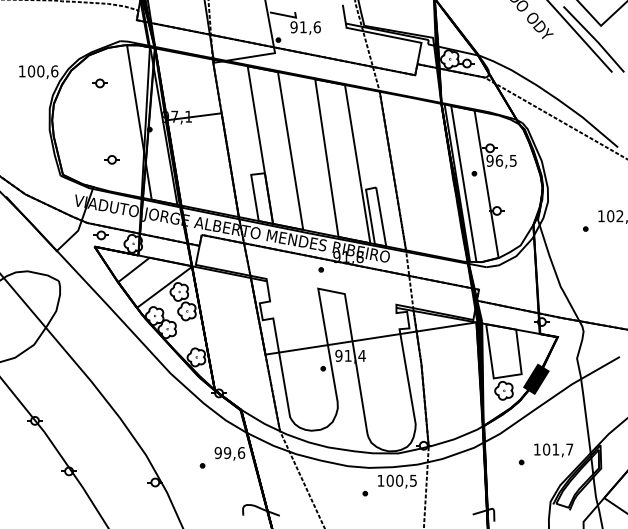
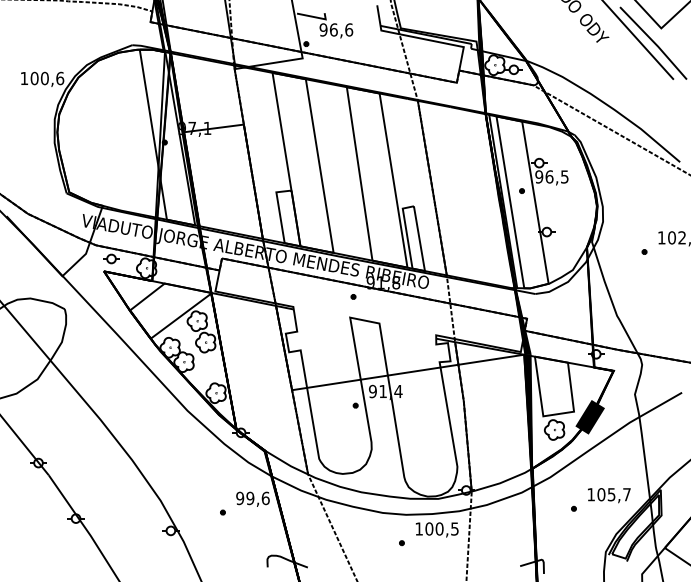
text: (303, 27) -> (333, 30), 91,6 -> 96,6
part: (99, 83) -> (109, 91), removed
part: (111, 159) -> (122, 175), removed
text: (555, 449) -> (611, 494), 101,7 -> 105,7

